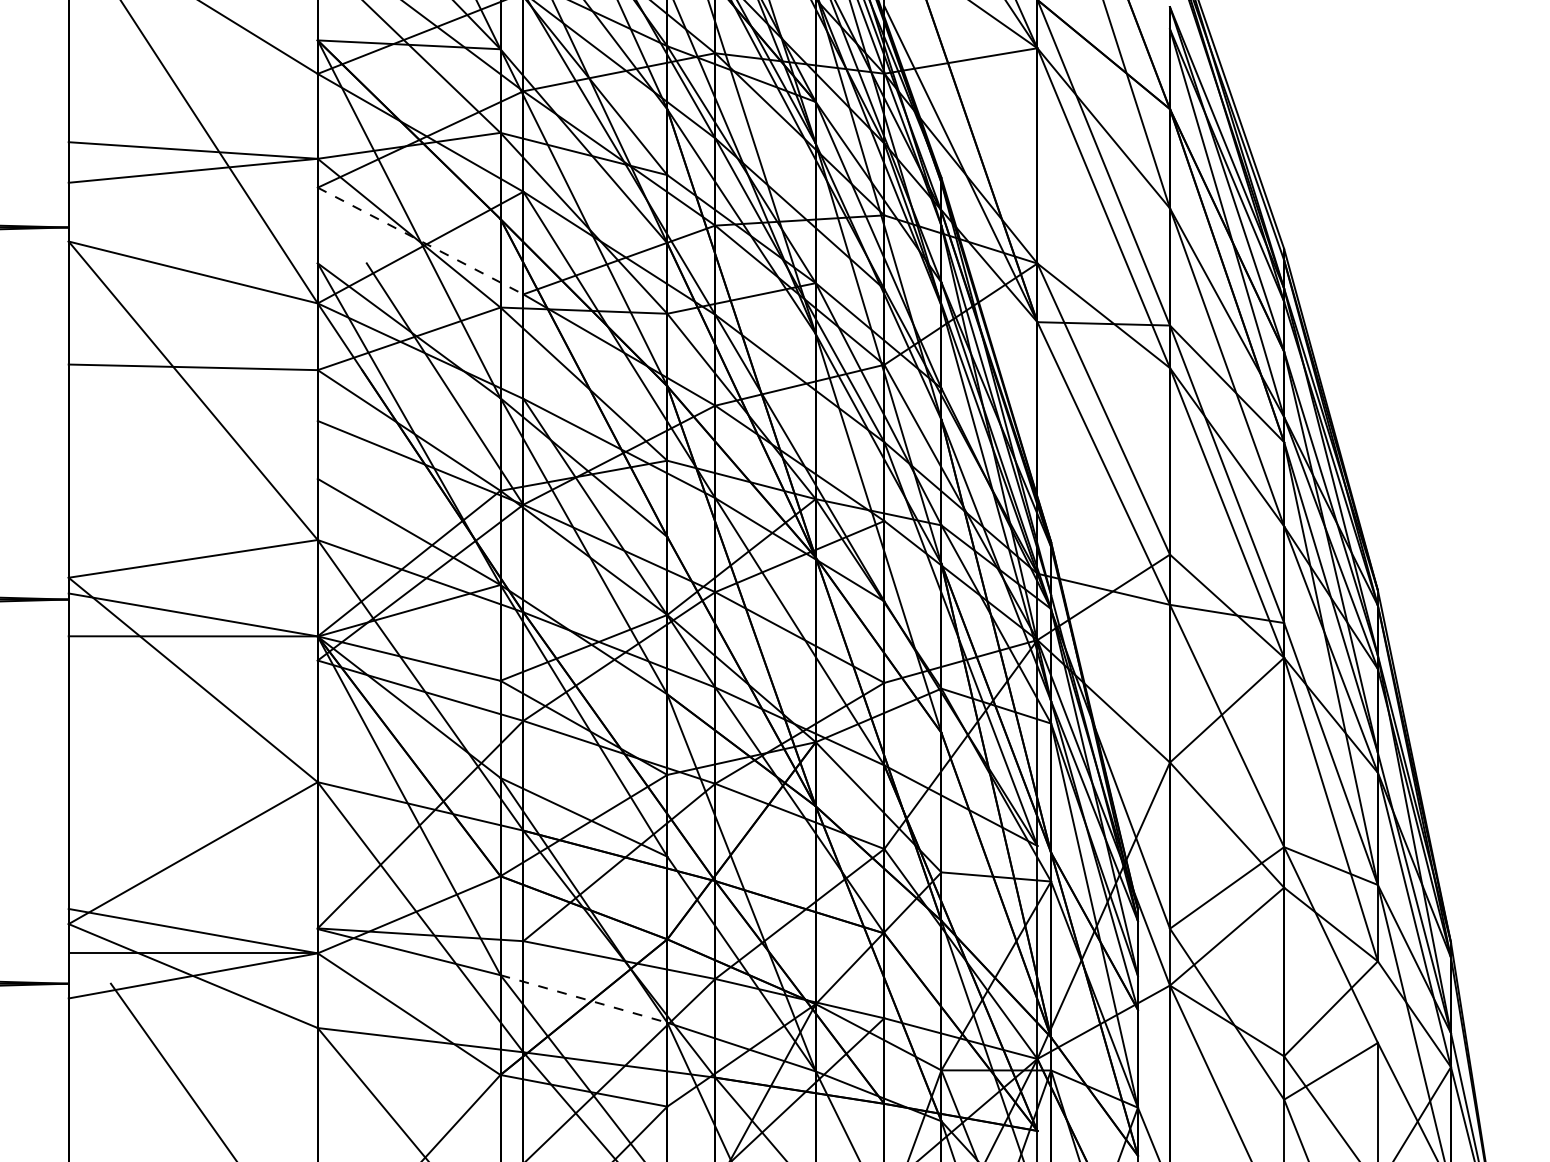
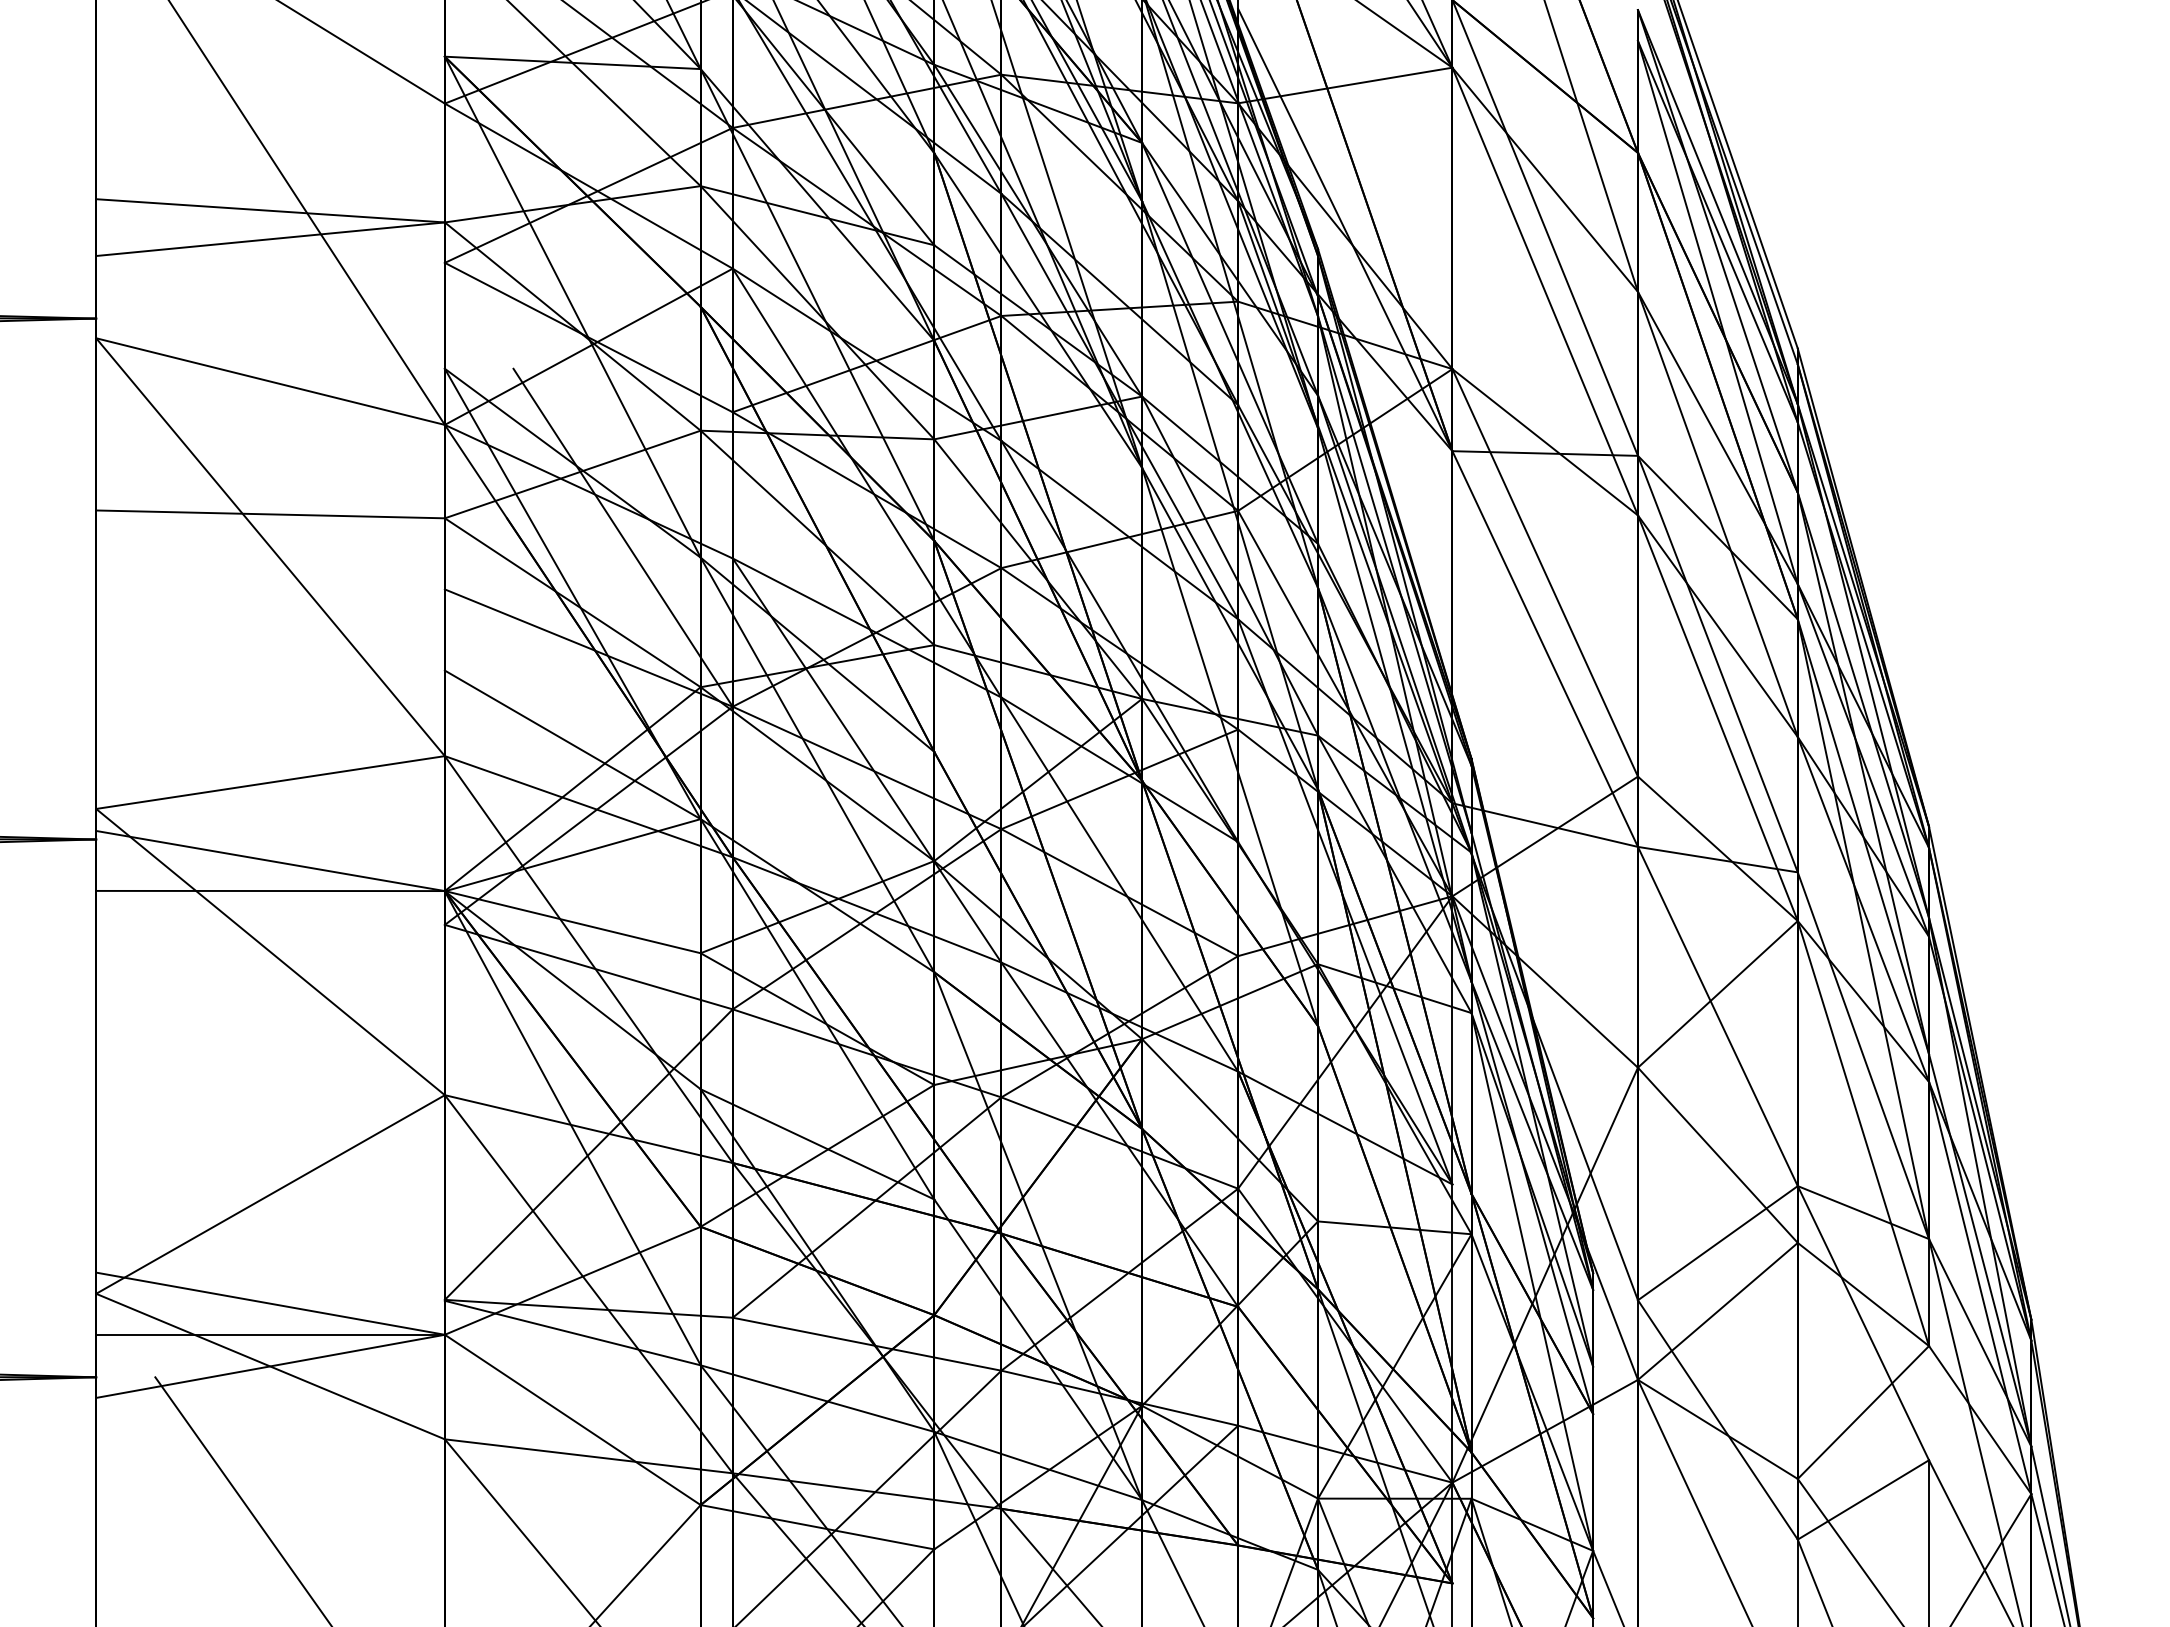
line: (421, 240) -> (589, 337), dashed -> solid
line: (583, 998) -> (817, 1398), dashed -> solid

